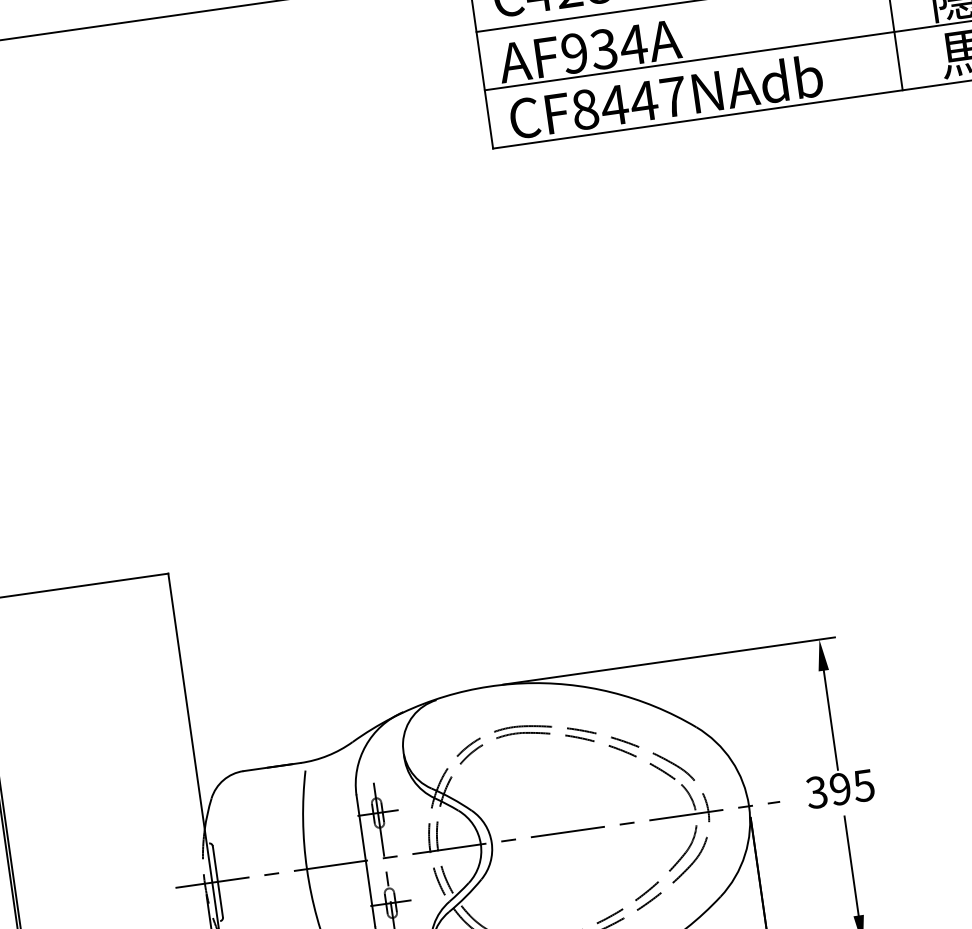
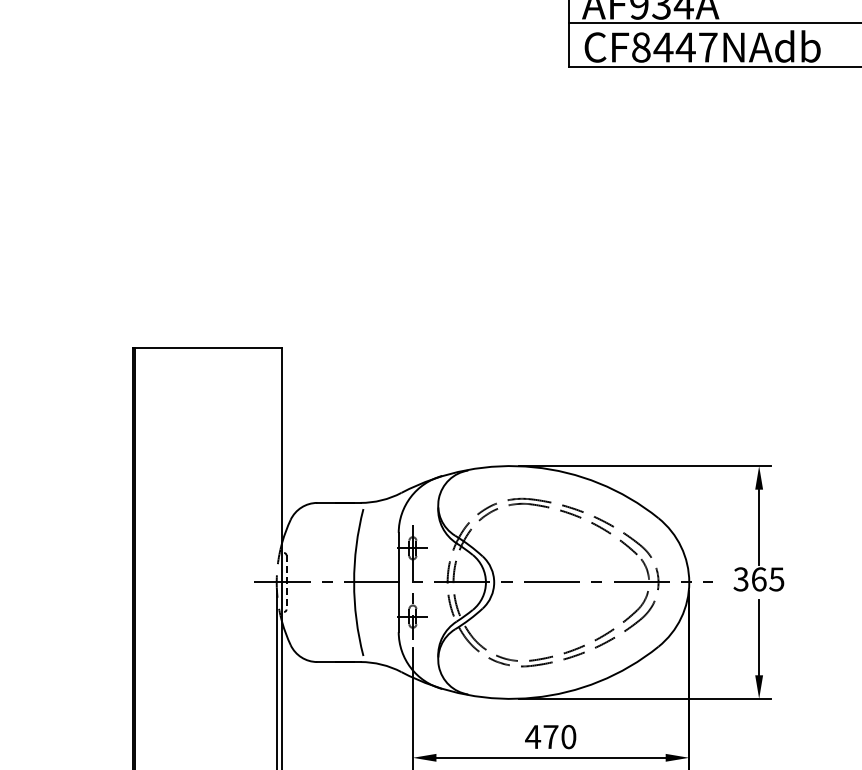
text: (839, 789) -> (758, 579), 395 -> 365
line: (217, 881) -> (286, 582), solid -> dashed

